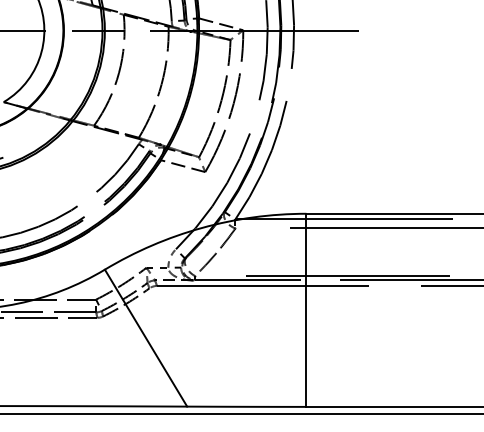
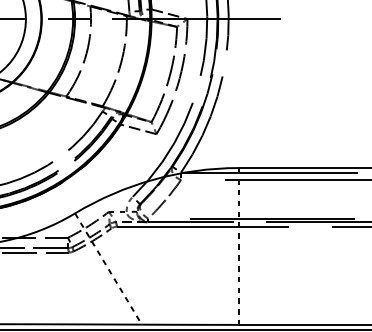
line: (306, 310) -> (238, 246), solid -> dashed
line: (146, 338) -> (108, 269), solid -> dashed

